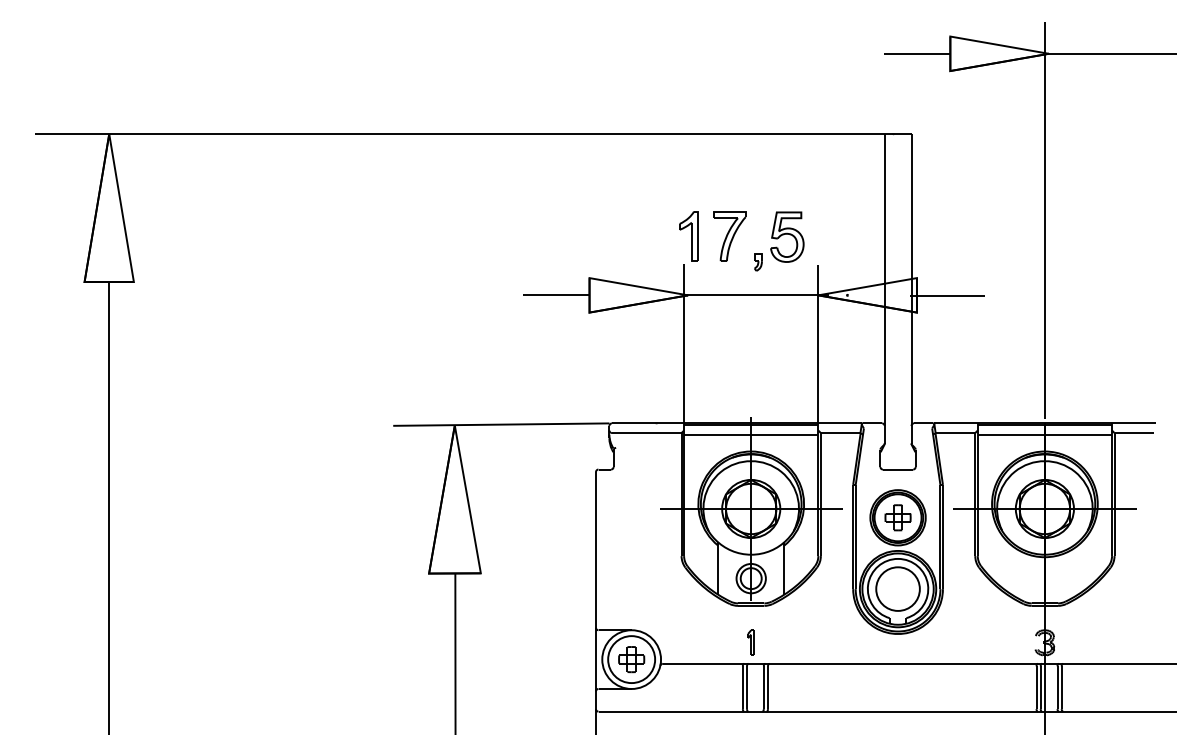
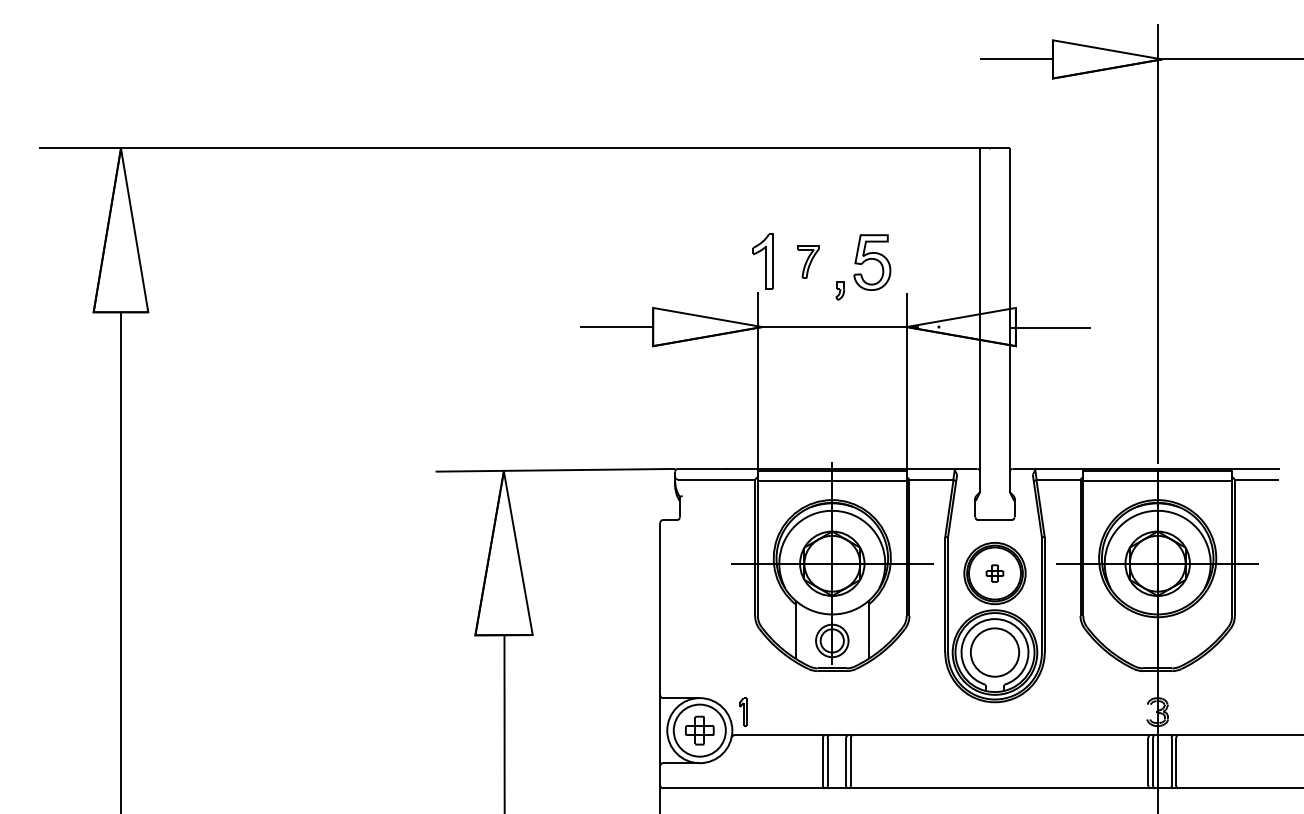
part: (729, 236) -> (808, 261), size x0.6
part: (897, 517) -> (994, 573), size x0.6
part: (750, 642) -> (742, 711), moved

